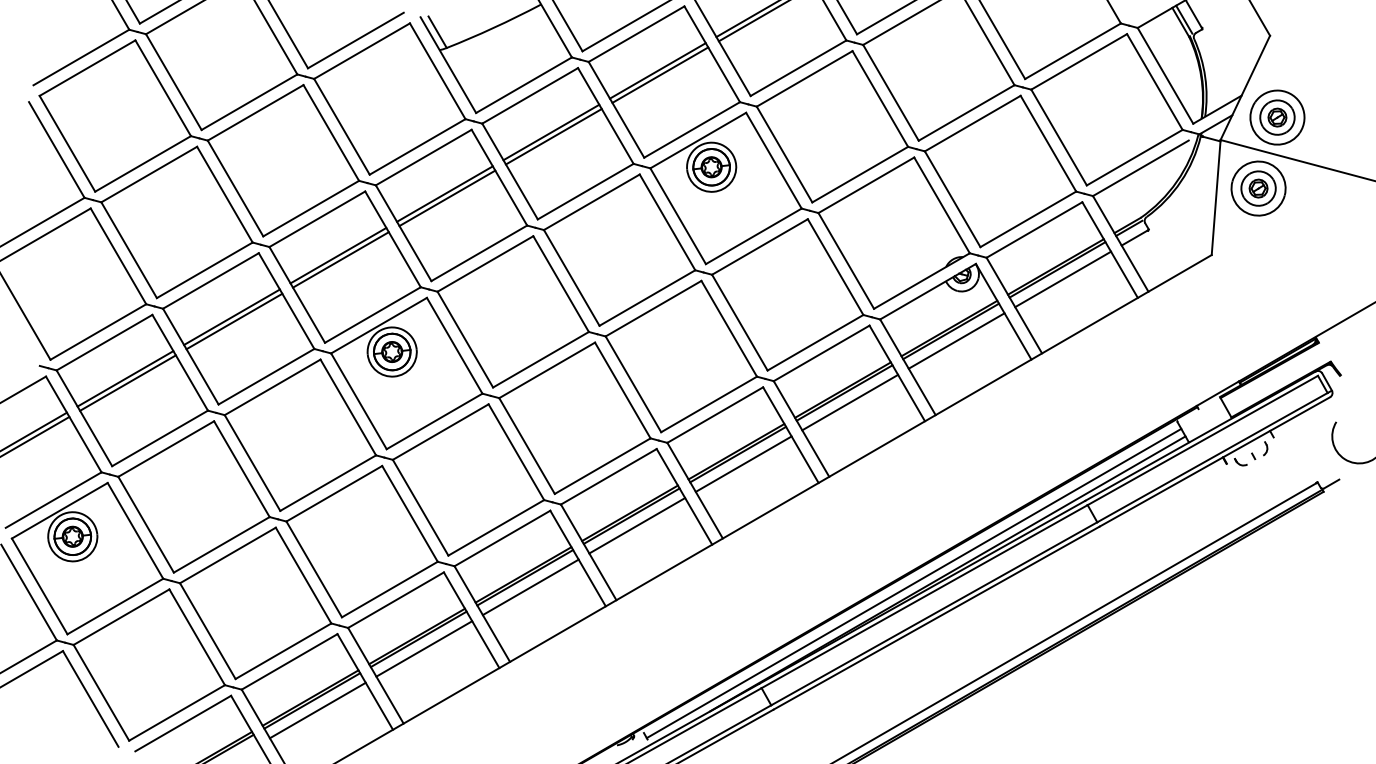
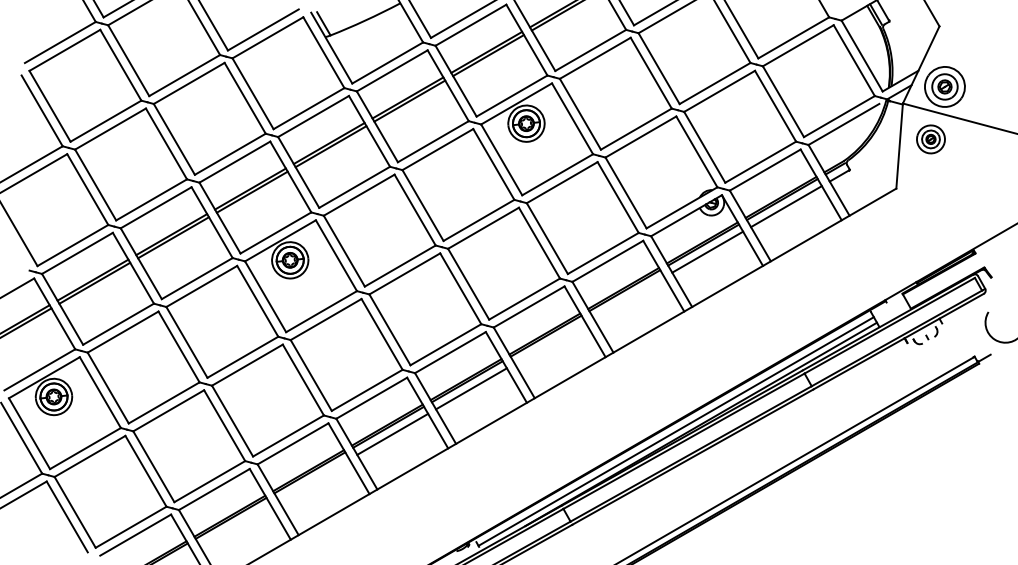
part: (1258, 188) -> (930, 139), size x0.7
line: (850, 402) -> (629, 297), removed
line: (743, 463) -> (550, 342), removed
line: (424, 648) -> (314, 479), removed
line: (317, 710) -> (234, 525), removed

